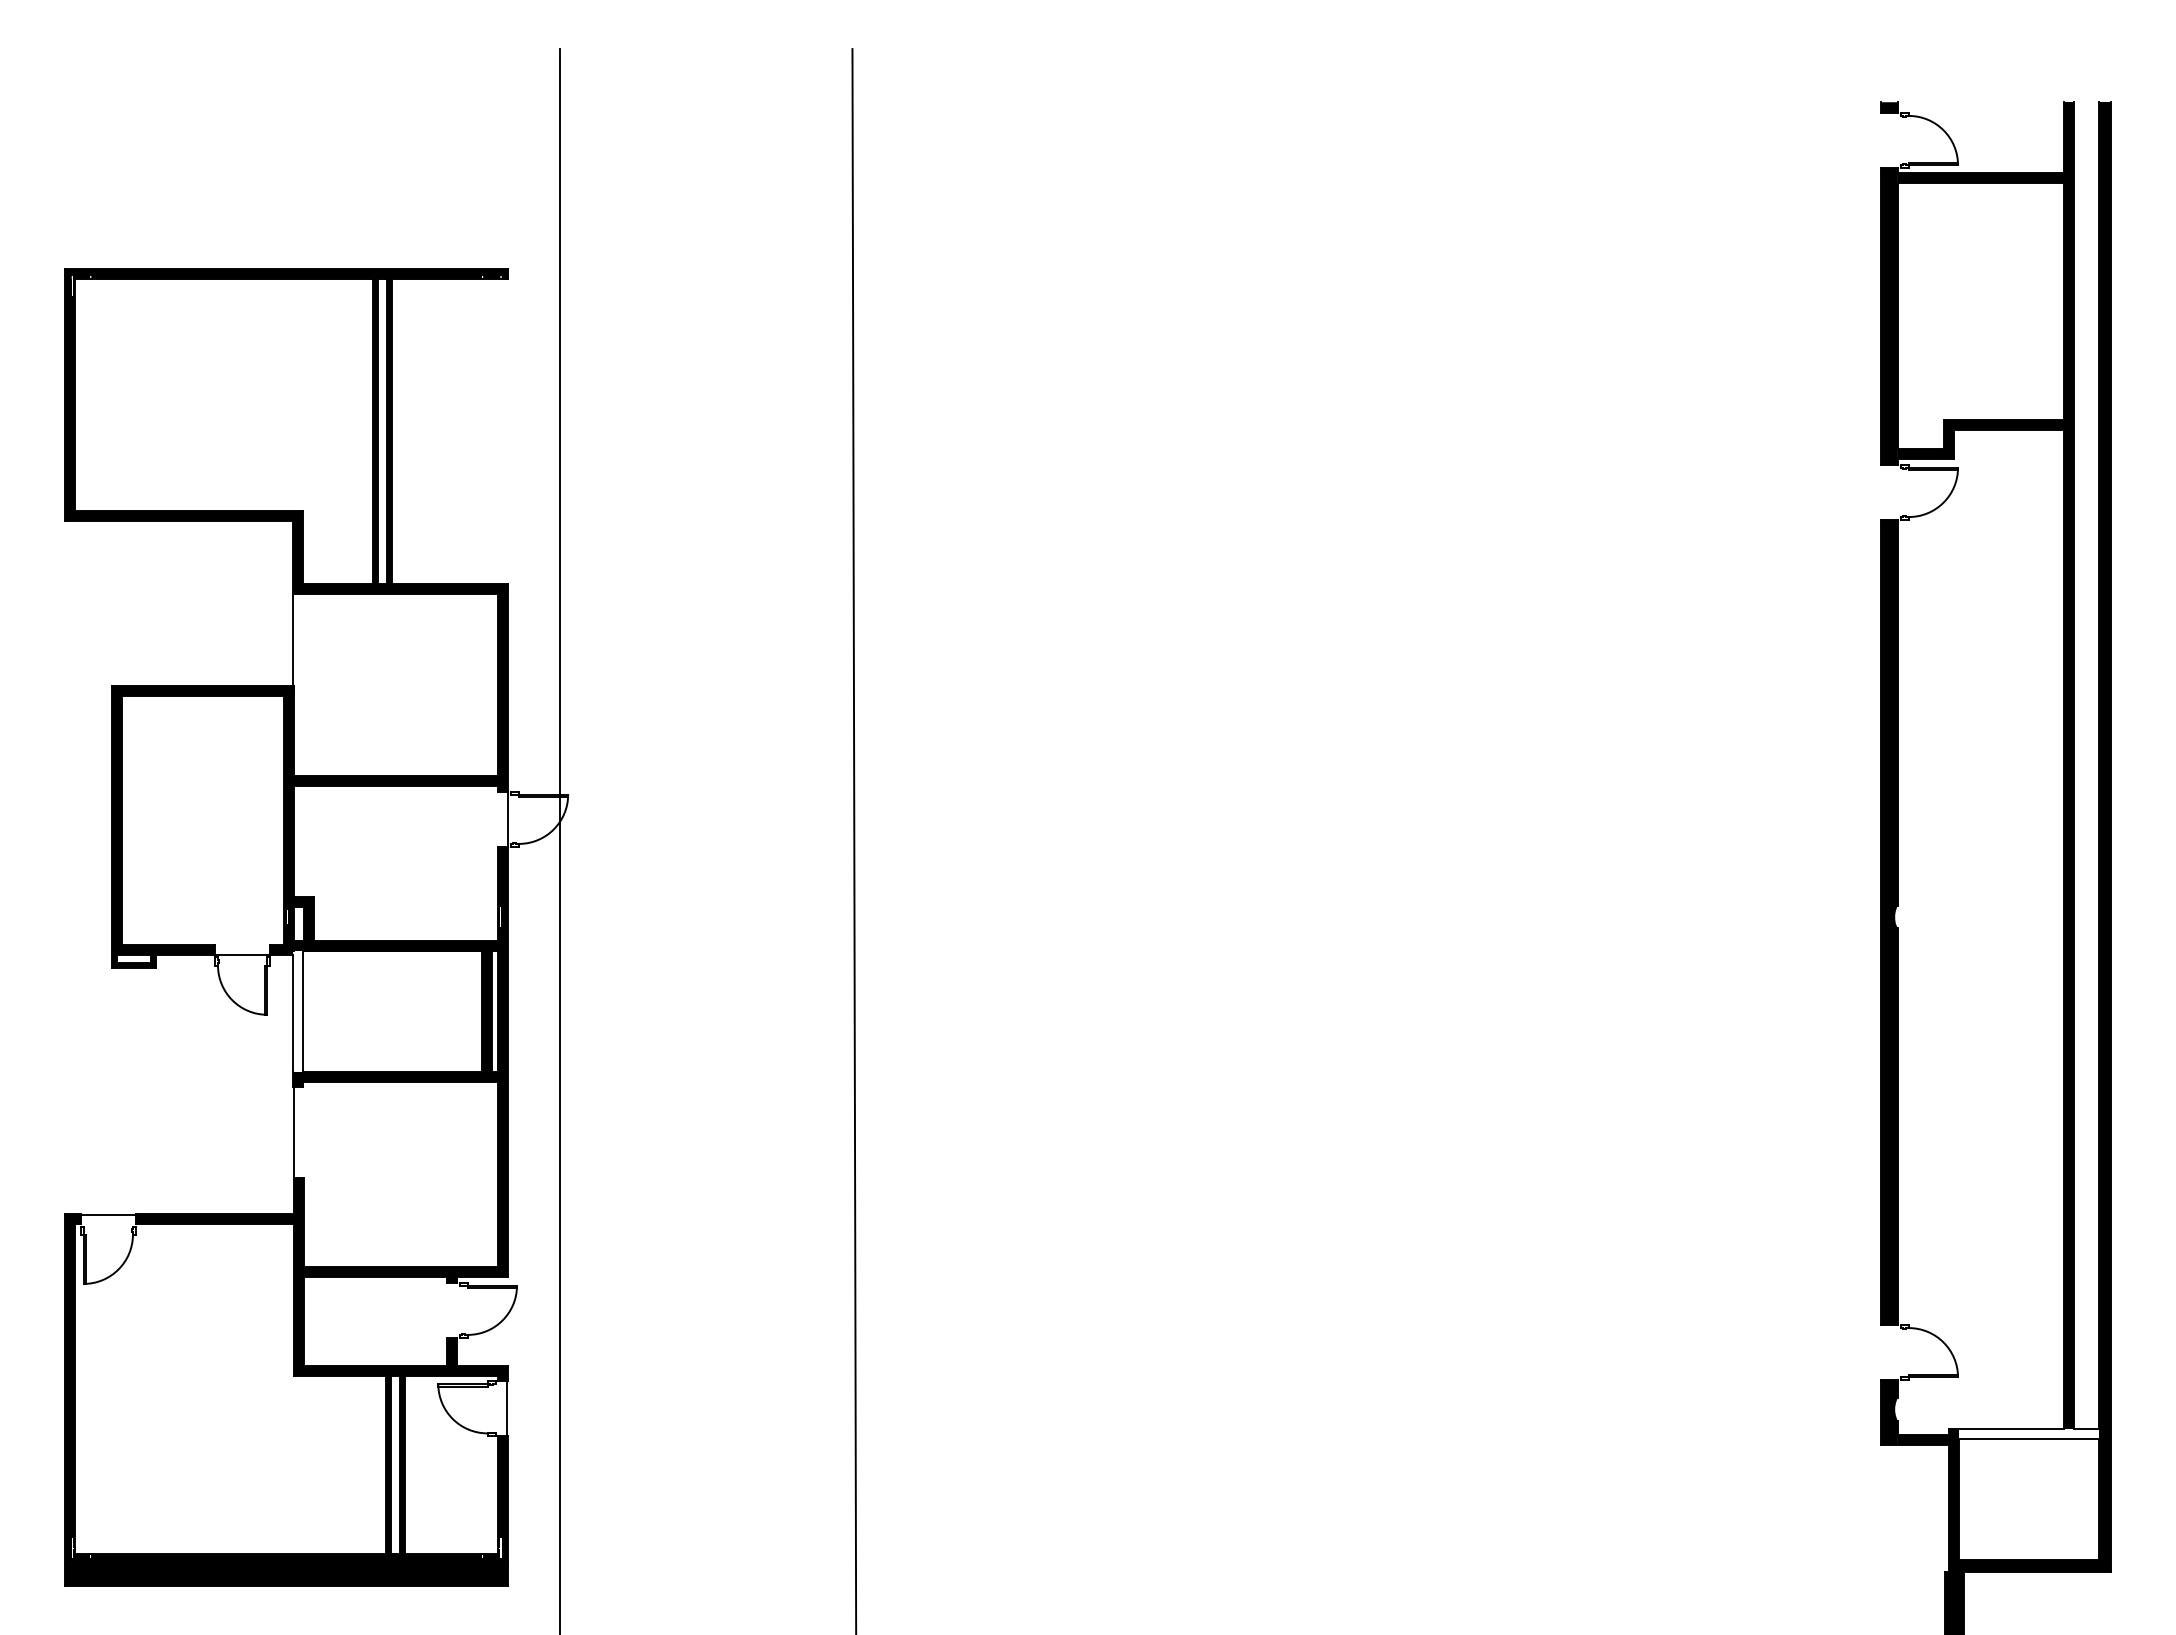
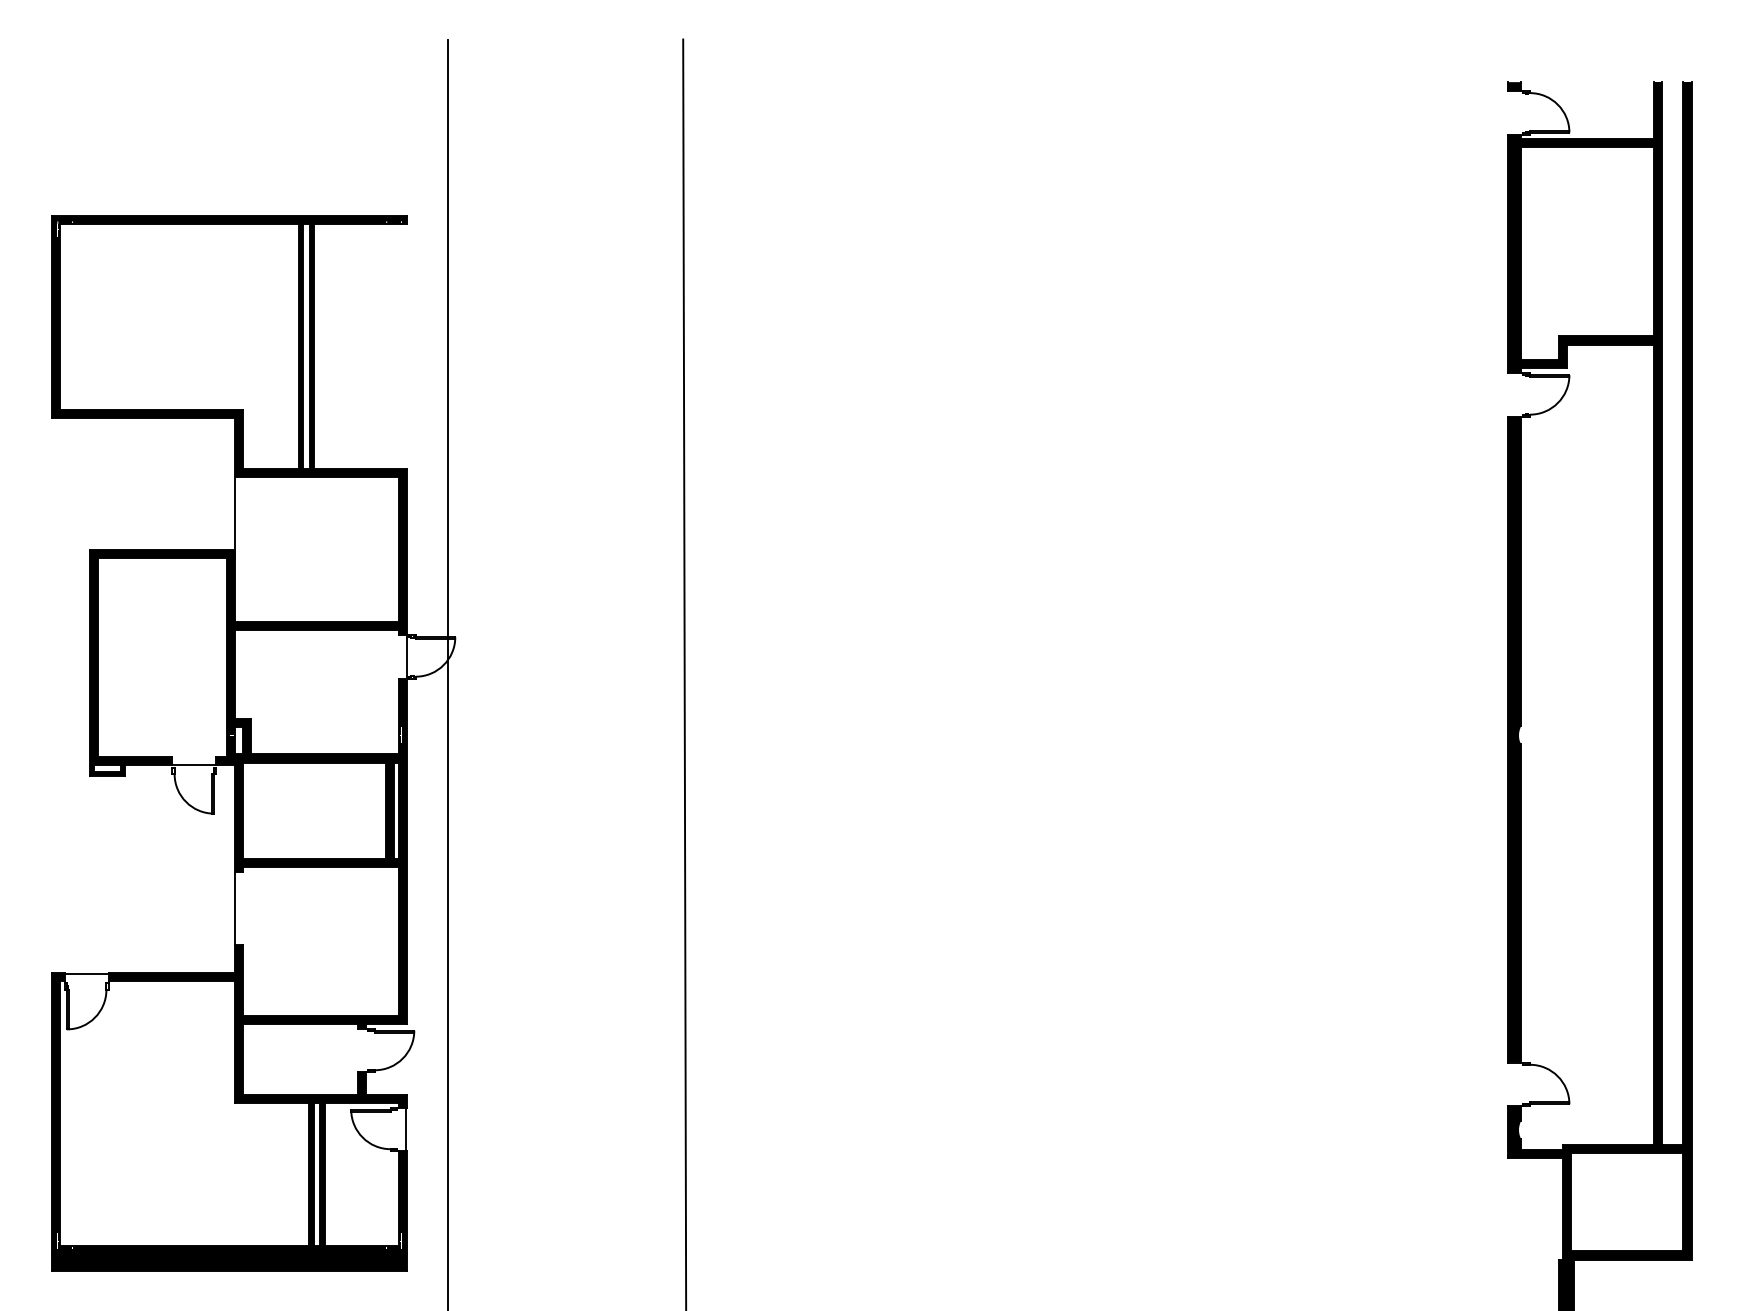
fill: (298, 1010) -> (239, 810), added
fill: (2029, 1433) -> (1626, 1149), added

